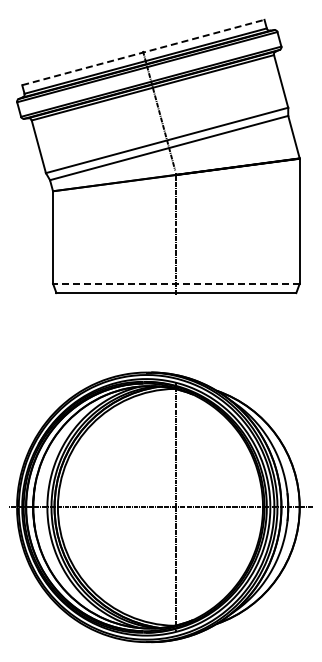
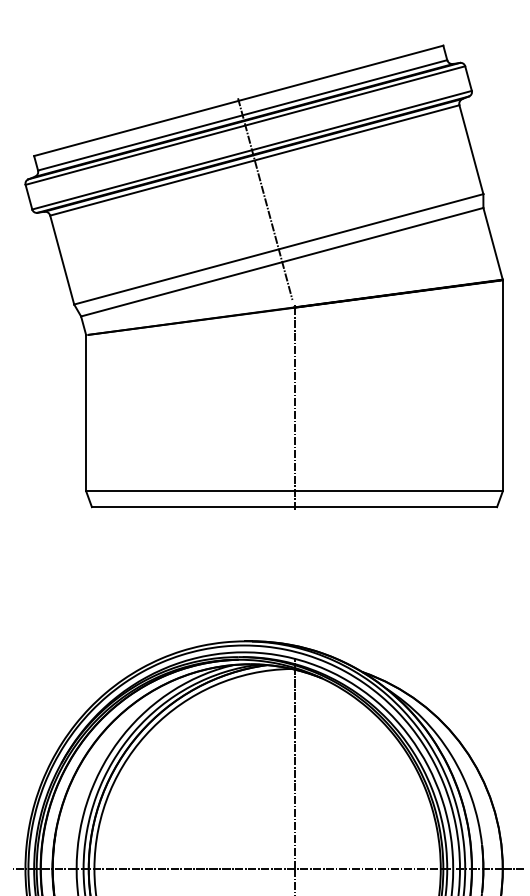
line: (143, 52) -> (238, 100), dashed -> solid
line: (175, 283) -> (293, 490), dashed -> solid

